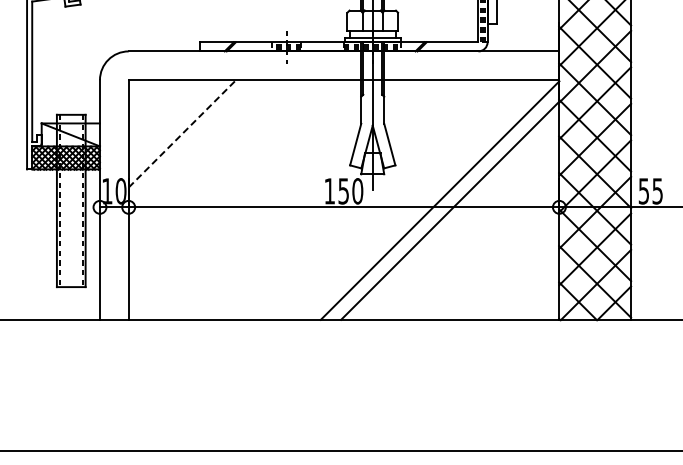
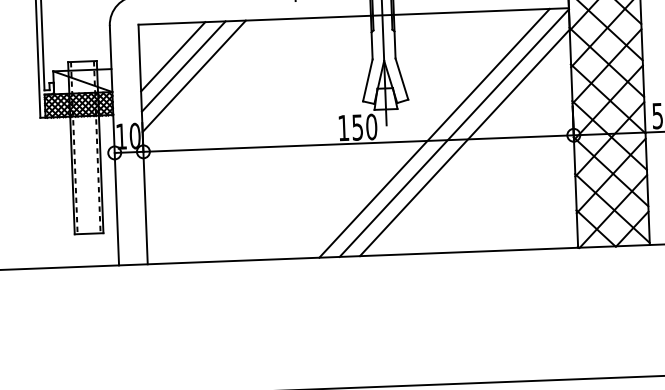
line: (161, 113) -> (172, 56), added
line: (171, 123) -> (182, 66), added
line: (182, 133) -> (194, 75), dashed -> solid
line: (420, 199) -> (434, 132), added

